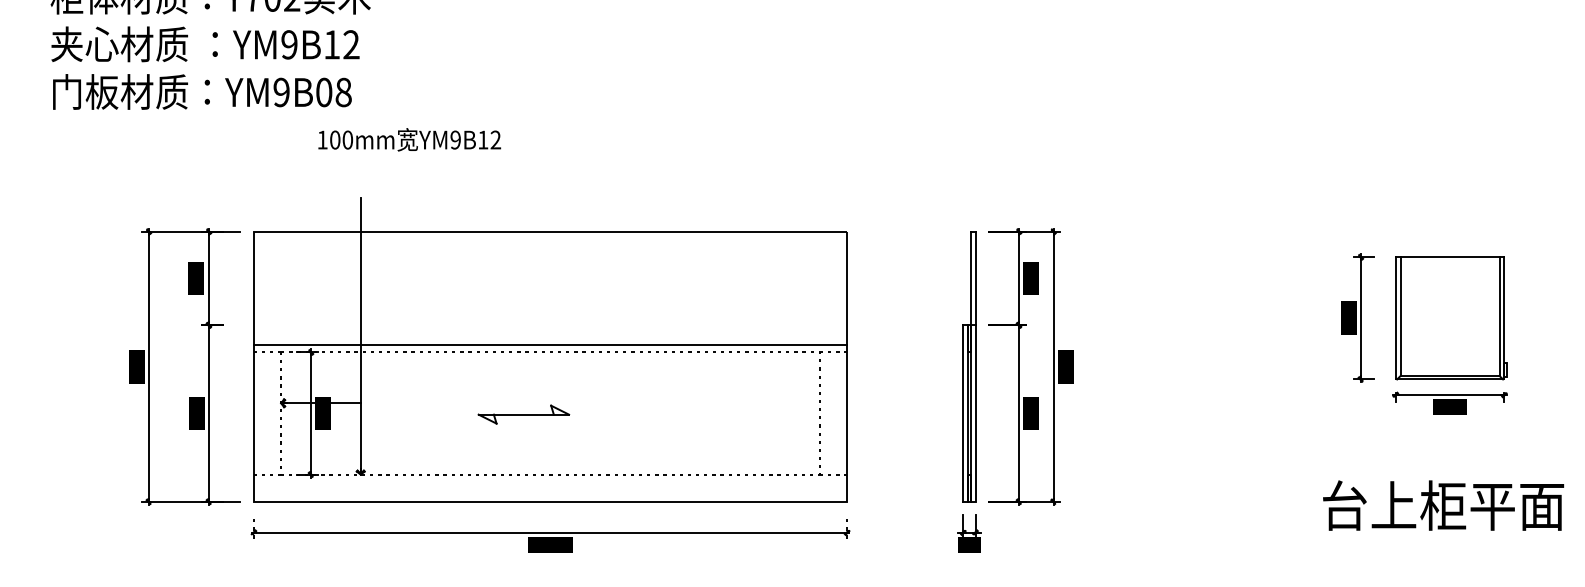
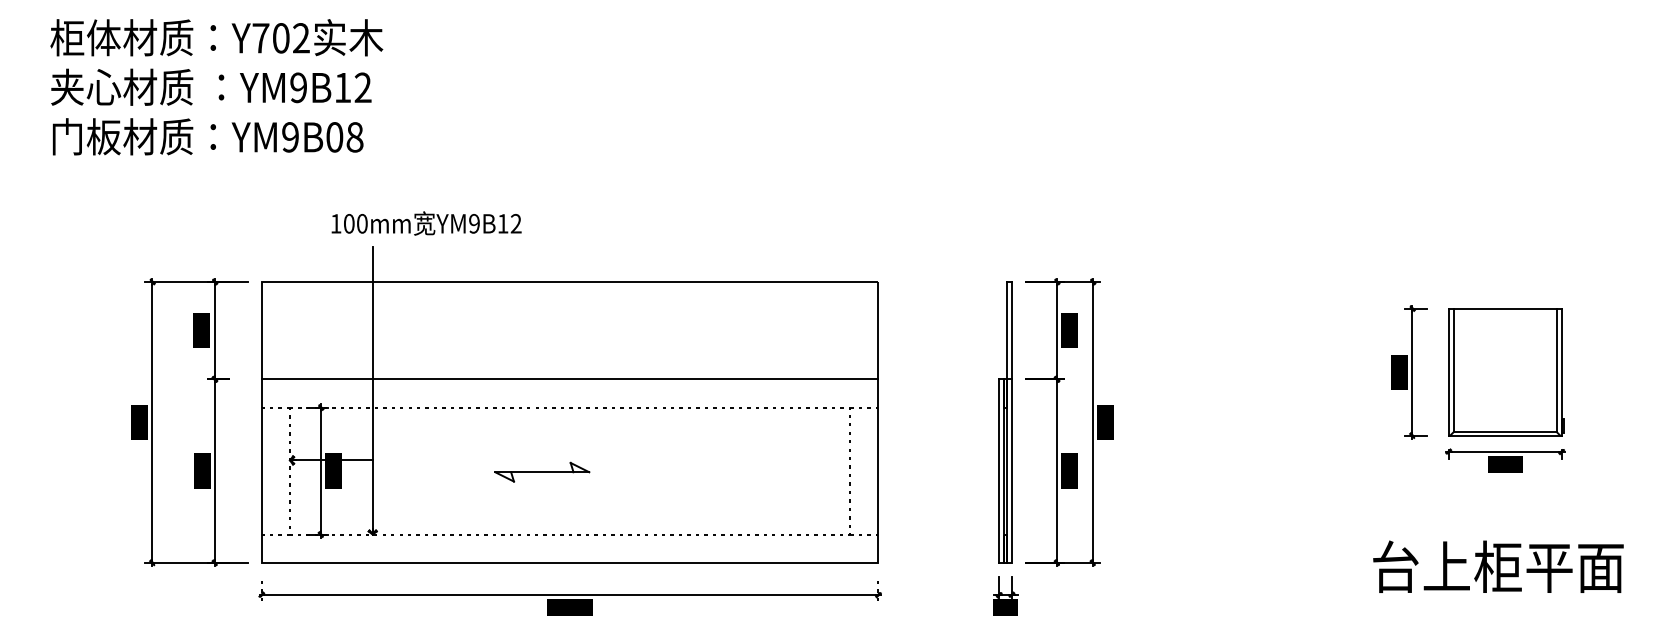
text: (409, 139) -> (426, 223), moved
line: (549, 344) -> (569, 379), moved

